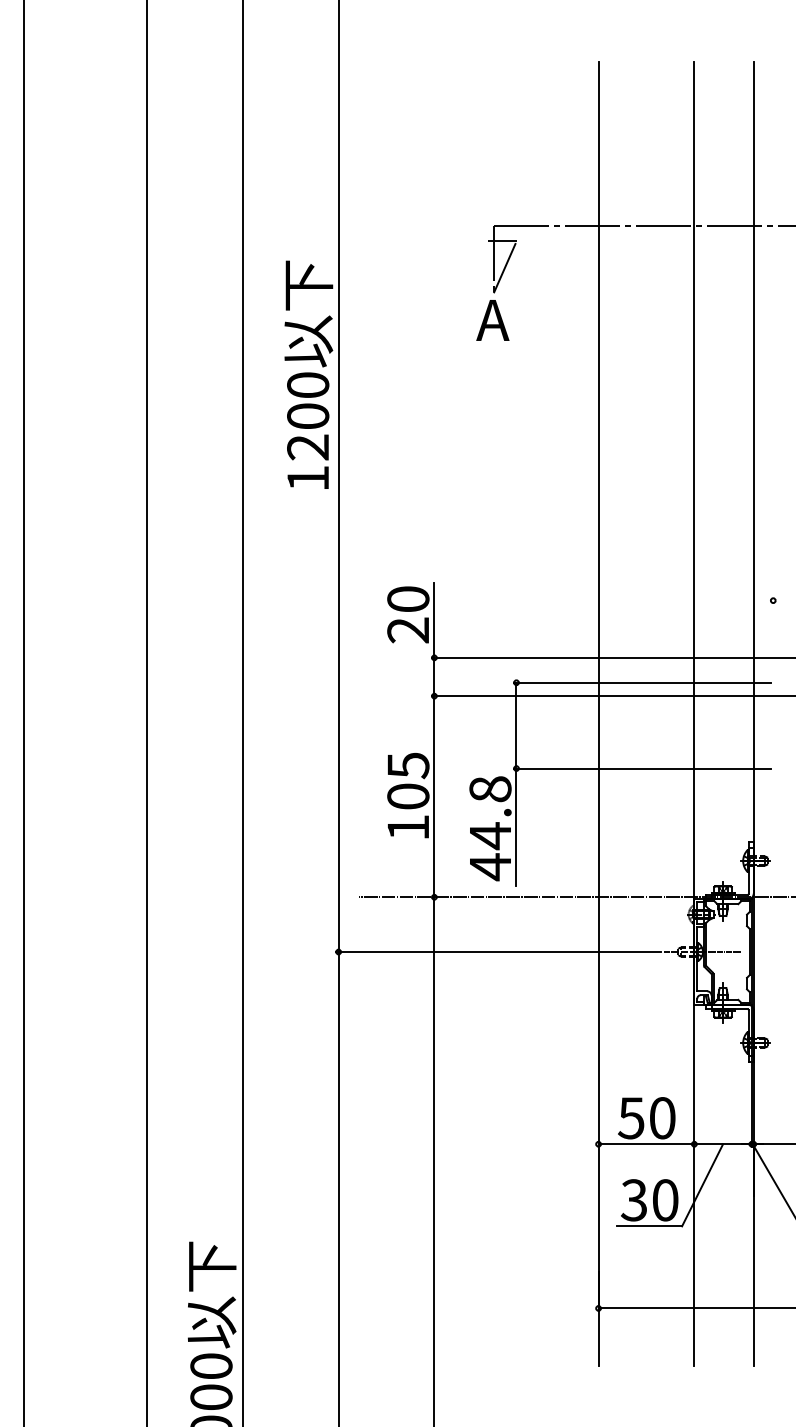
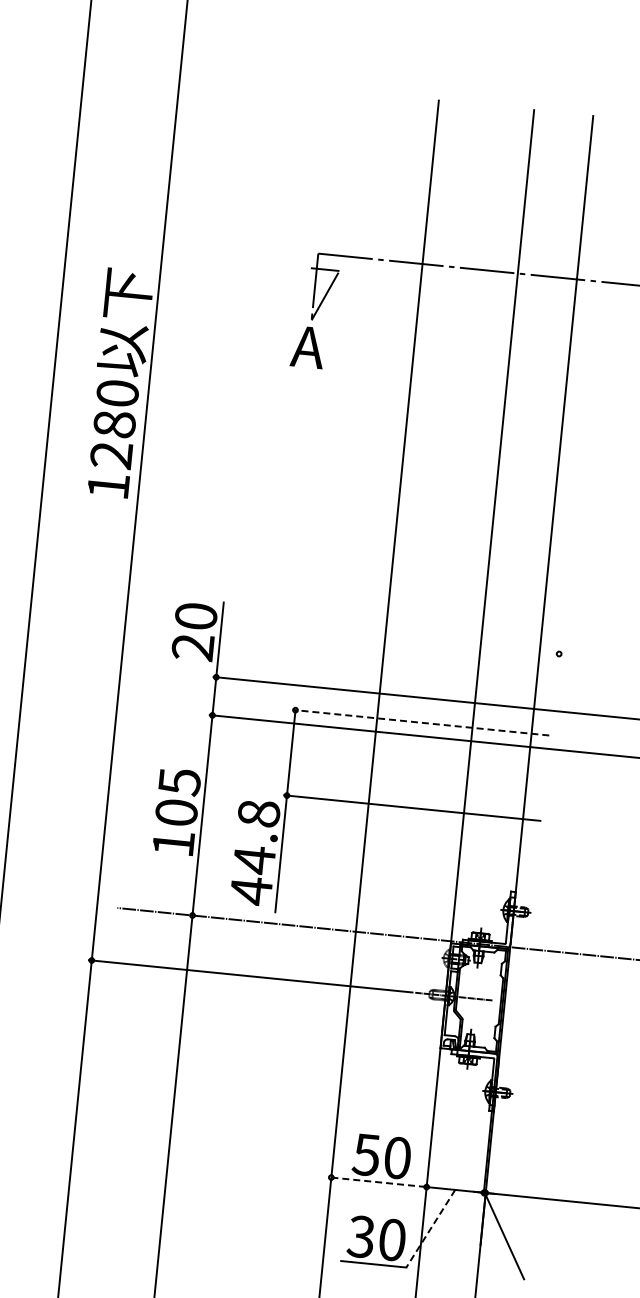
text: (308, 416) -> (115, 424), 1200 -> 1280
line: (642, 682) -> (420, 722), solid -> dashed
line: (646, 1144) -> (379, 1182), solid -> dashed
line: (702, 1185) -> (430, 1228), solid -> dashed

